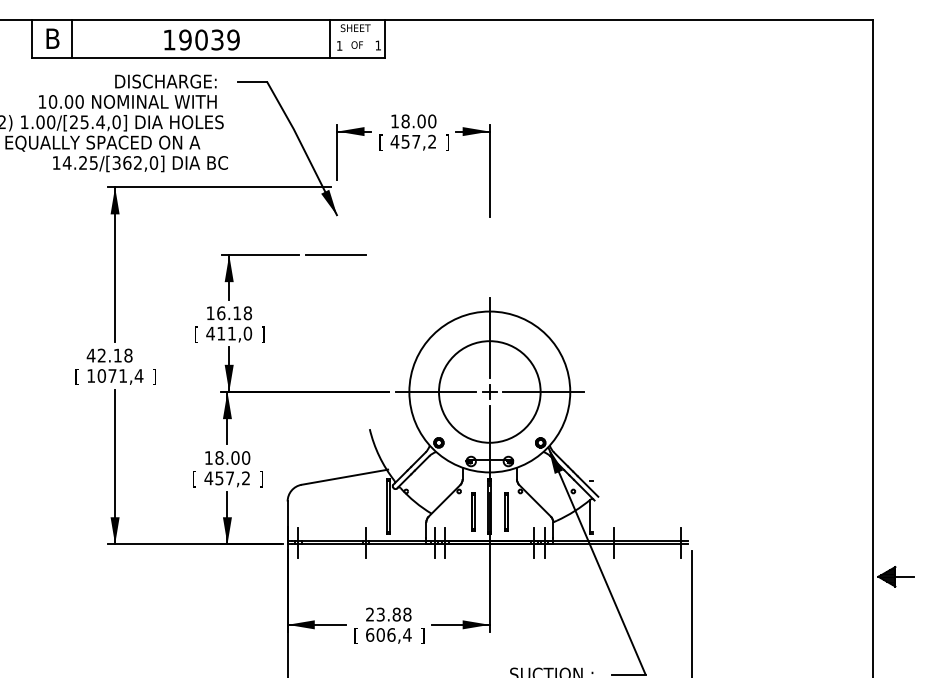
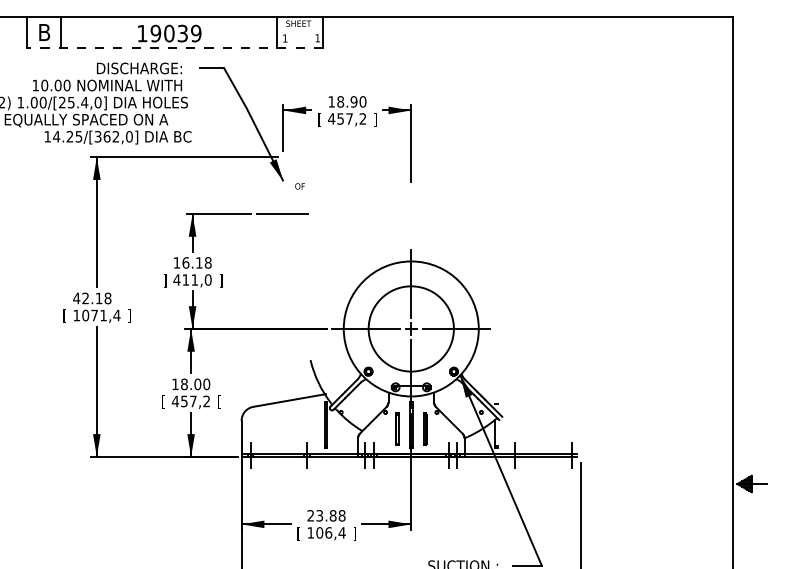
text: (356, 44) -> (299, 185), moved
line: (207, 57) -> (174, 48), solid -> dashed
text: (421, 121) -> (353, 101), 18.00 -> 18.90
text: (196, 334) -> (165, 280), [ -> ]
text: (261, 478) -> (219, 401), ] -> [
text: (370, 634) -> (311, 532), 606,4 -> 106,4

